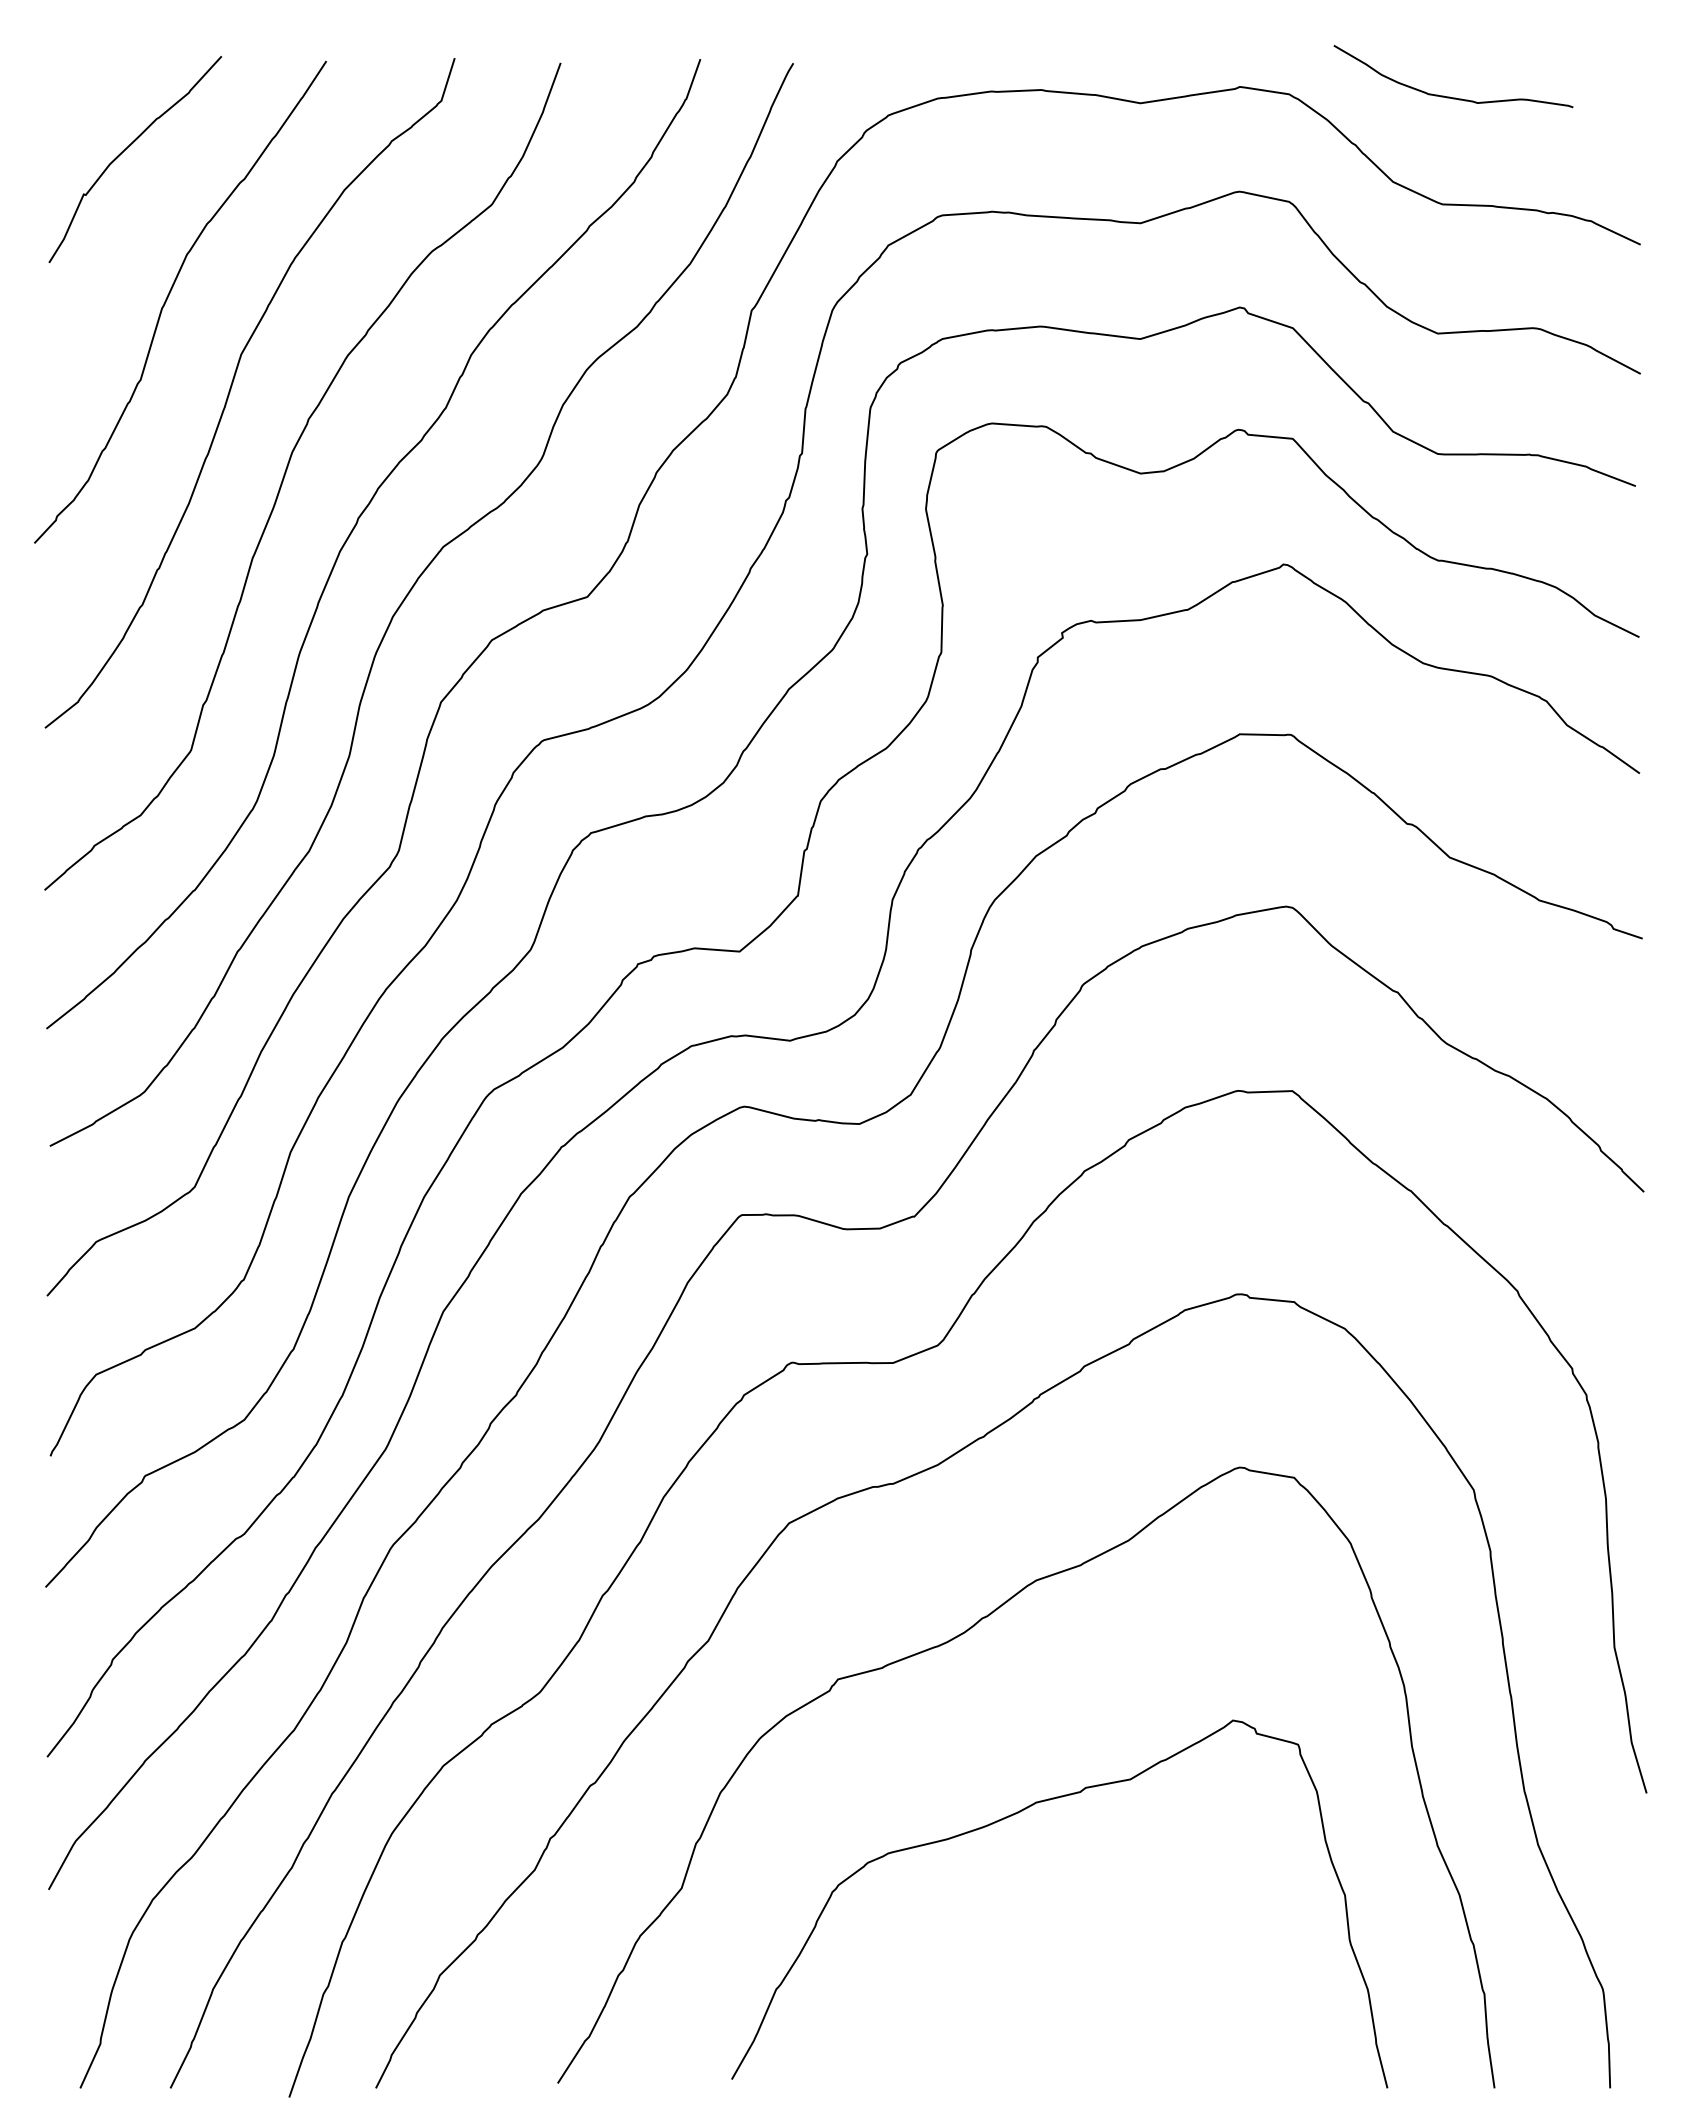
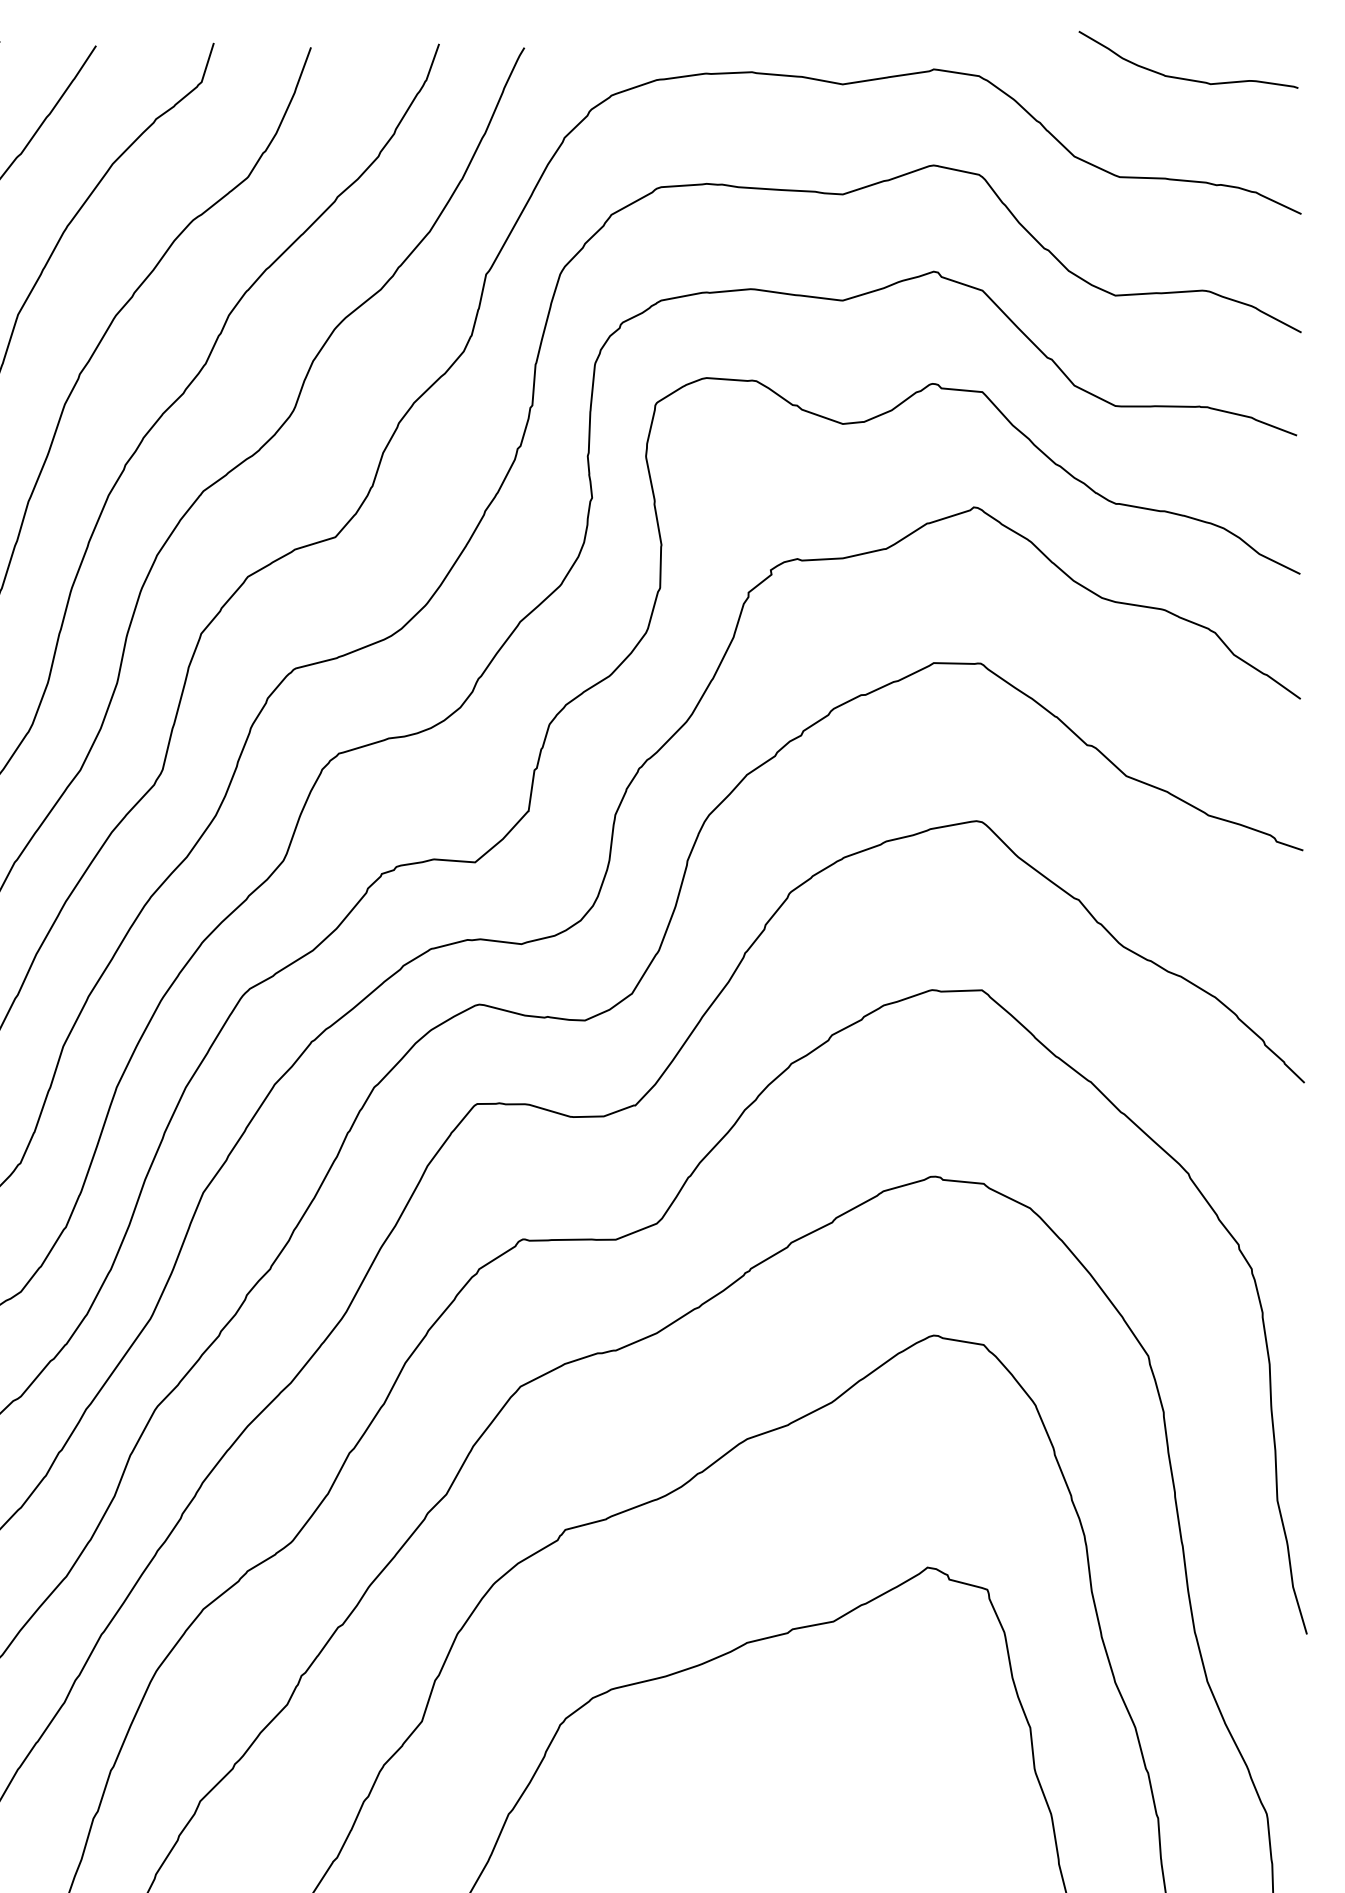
curve: (1450, 96) -> (1185, 78), moved

